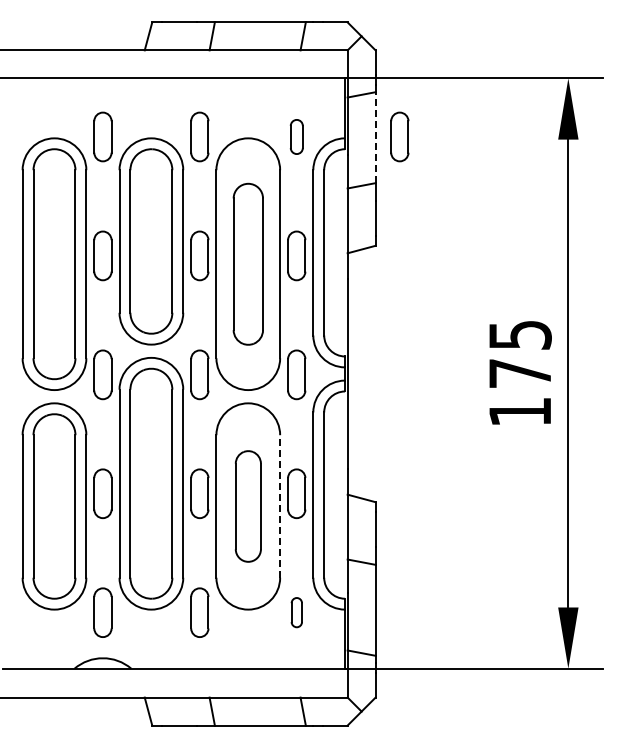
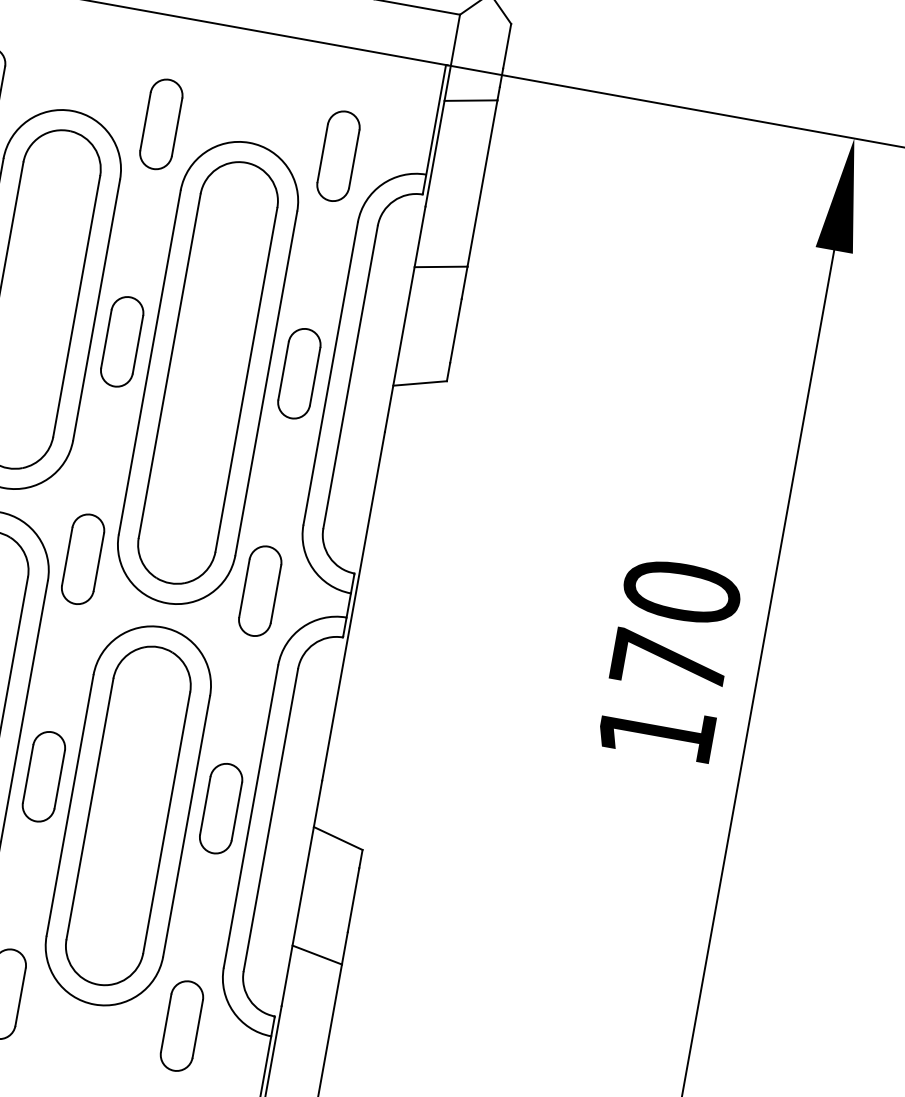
part: (296, 136) -> (338, 155), size x1.43
part: (399, 136) -> (526, 189), removed
line: (375, 137) -> (482, 183), dashed -> solid
part: (248, 264) -> (208, 373), size x1.43
text: (519, 335) -> (680, 592), 175 -> 170
line: (280, 505) -> (187, 824), dashed -> solid
part: (248, 506) -> (128, 816), size x1.67
part: (296, 612) -> (181, 1025), size x1.67

